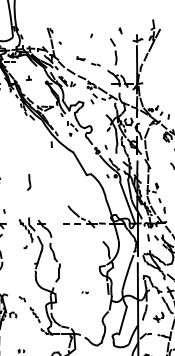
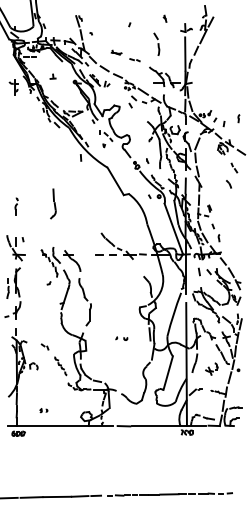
part: (113, 51) -> (156, 44), size x0.7
part: (29, 182) -> (53, 204), size x1.6
part: (84, 292) -> (121, 338), size x1.6

